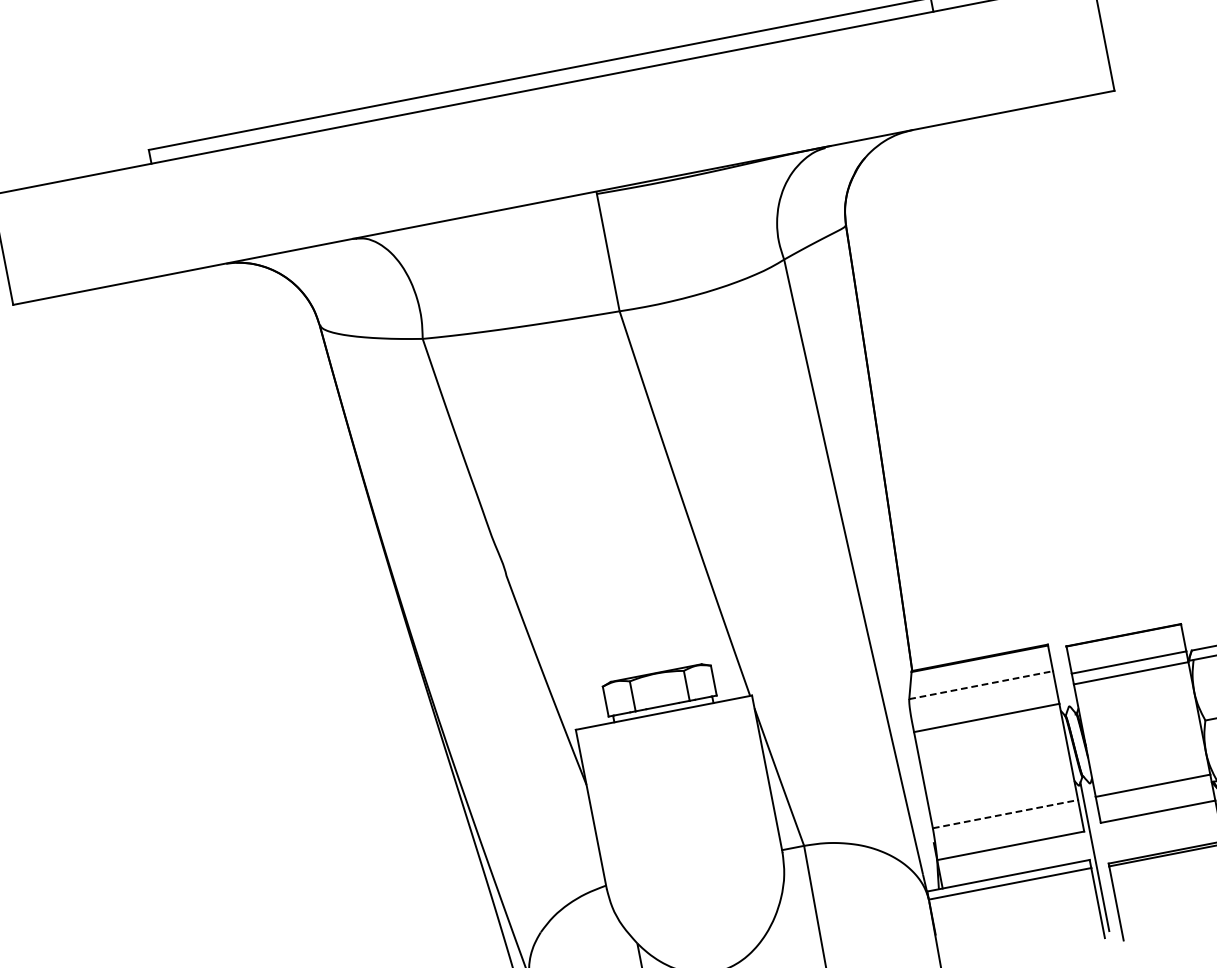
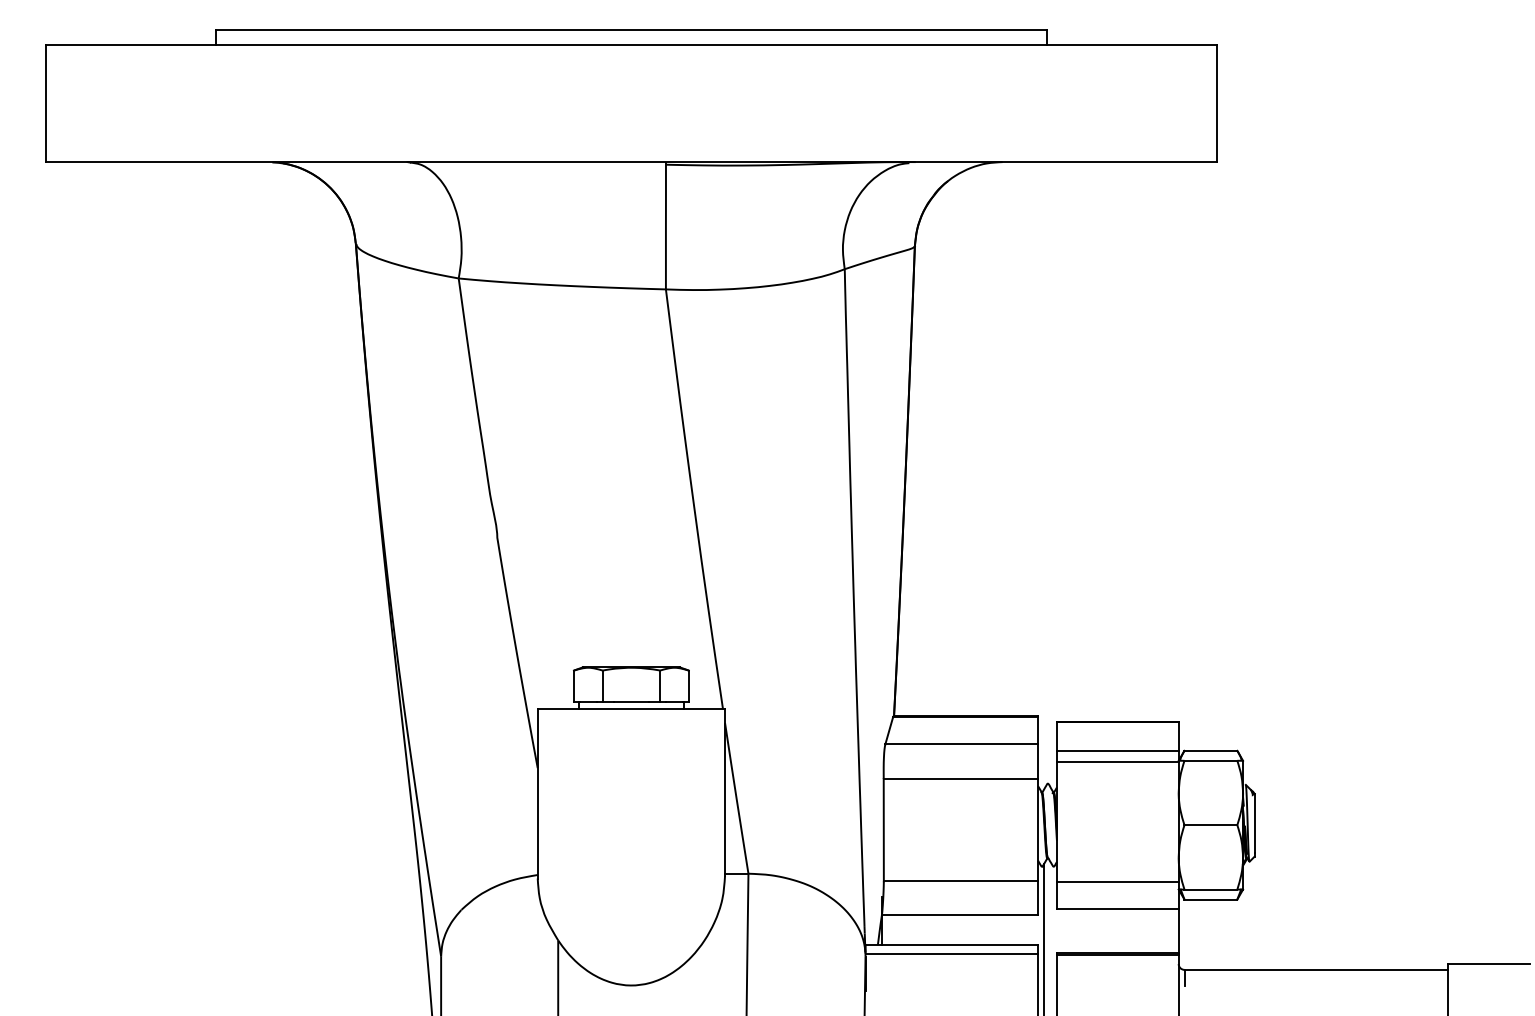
line: (981, 685) -> (962, 744), dashed -> solid
line: (1005, 814) -> (961, 881), dashed -> solid

